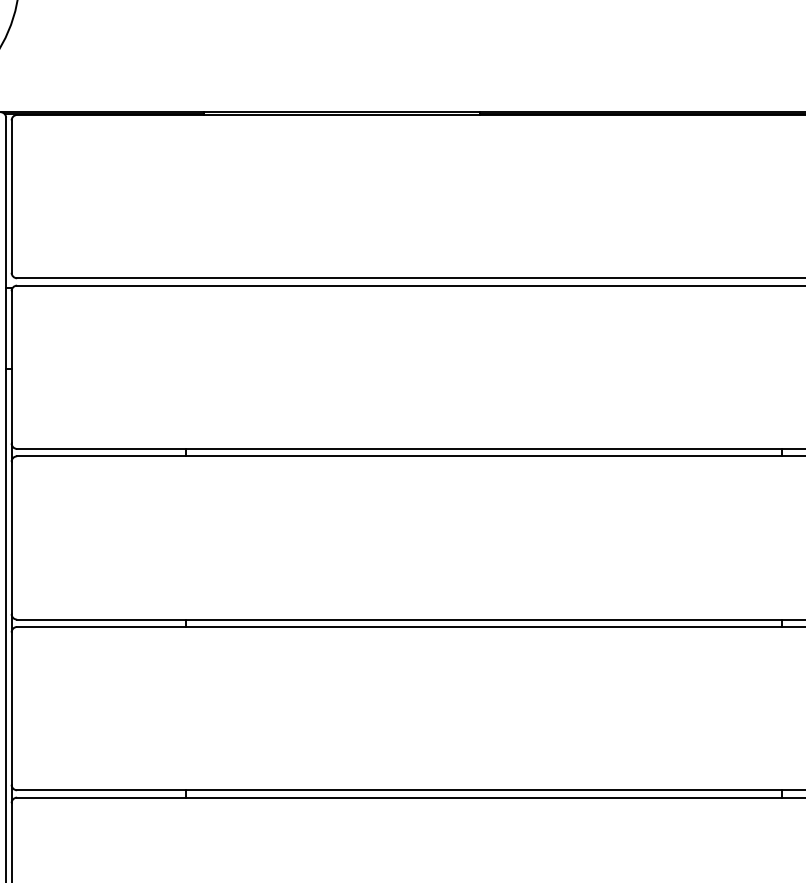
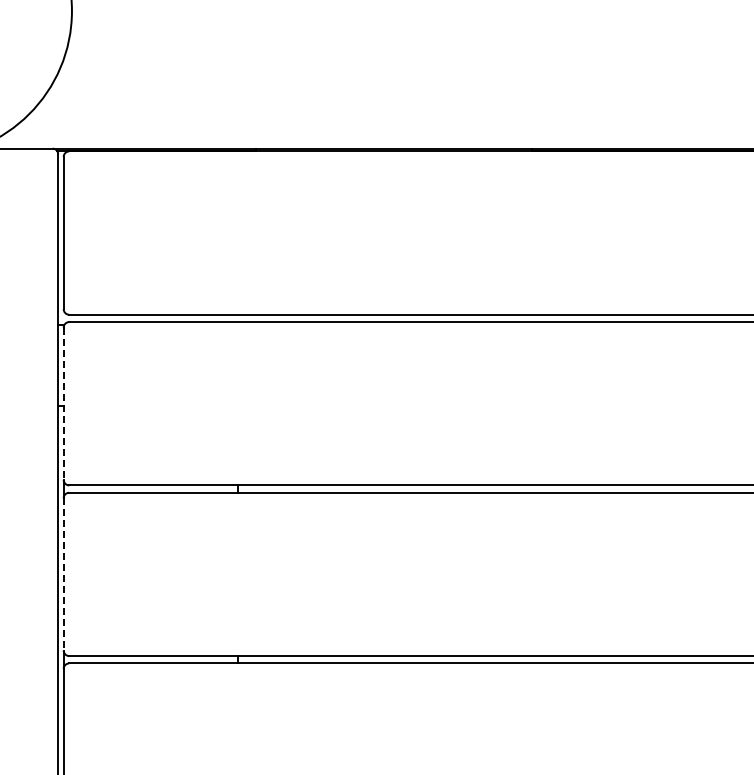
line: (11, 367) -> (63, 403), solid -> dashed
line: (11, 538) -> (63, 574), solid -> dashed

